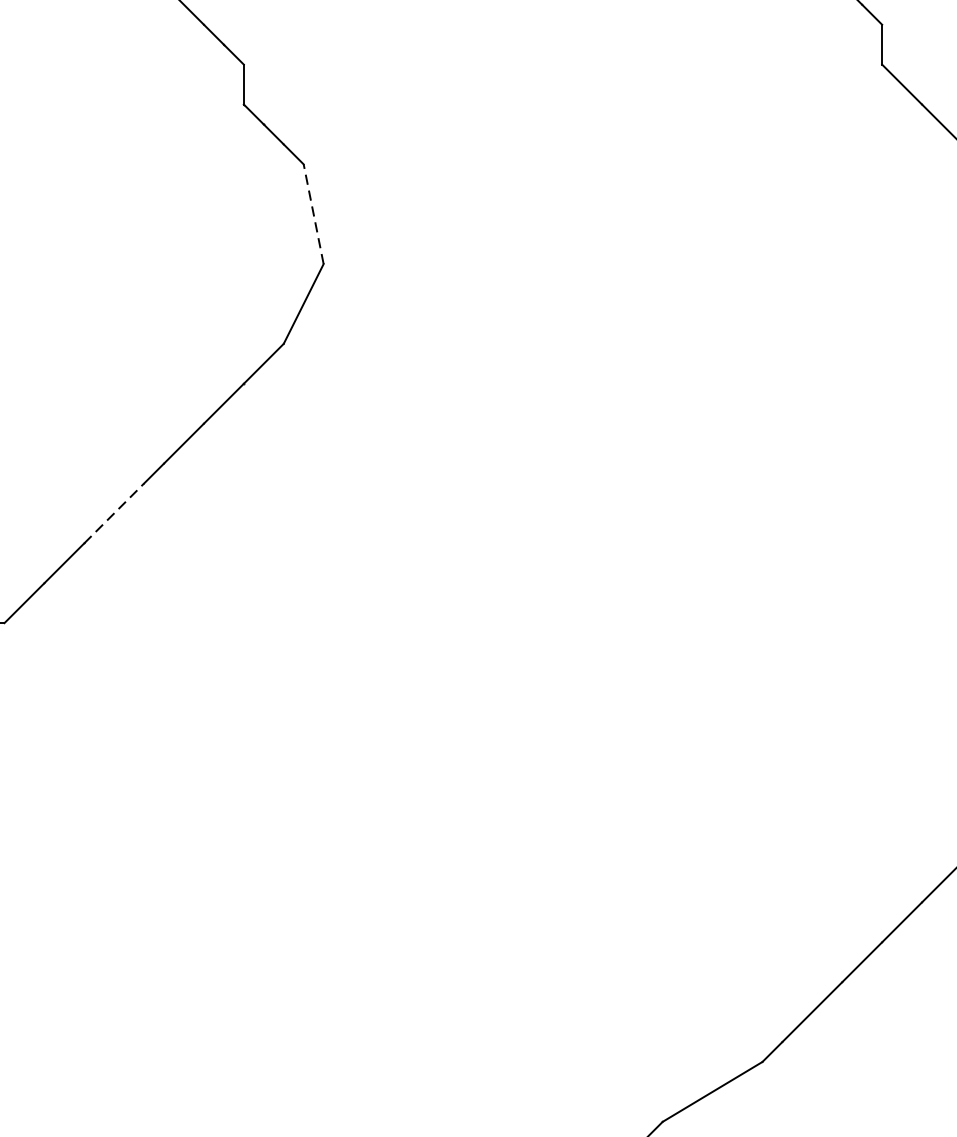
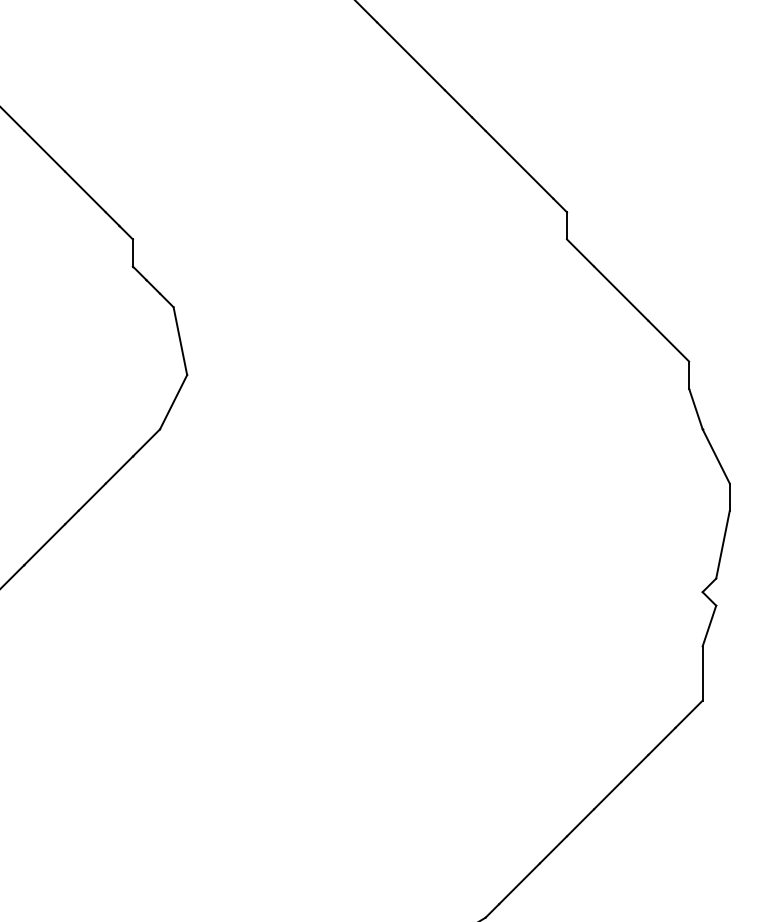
line: (313, 214) -> (180, 341), dashed -> solid
line: (113, 513) -> (44, 544), dashed -> solid

